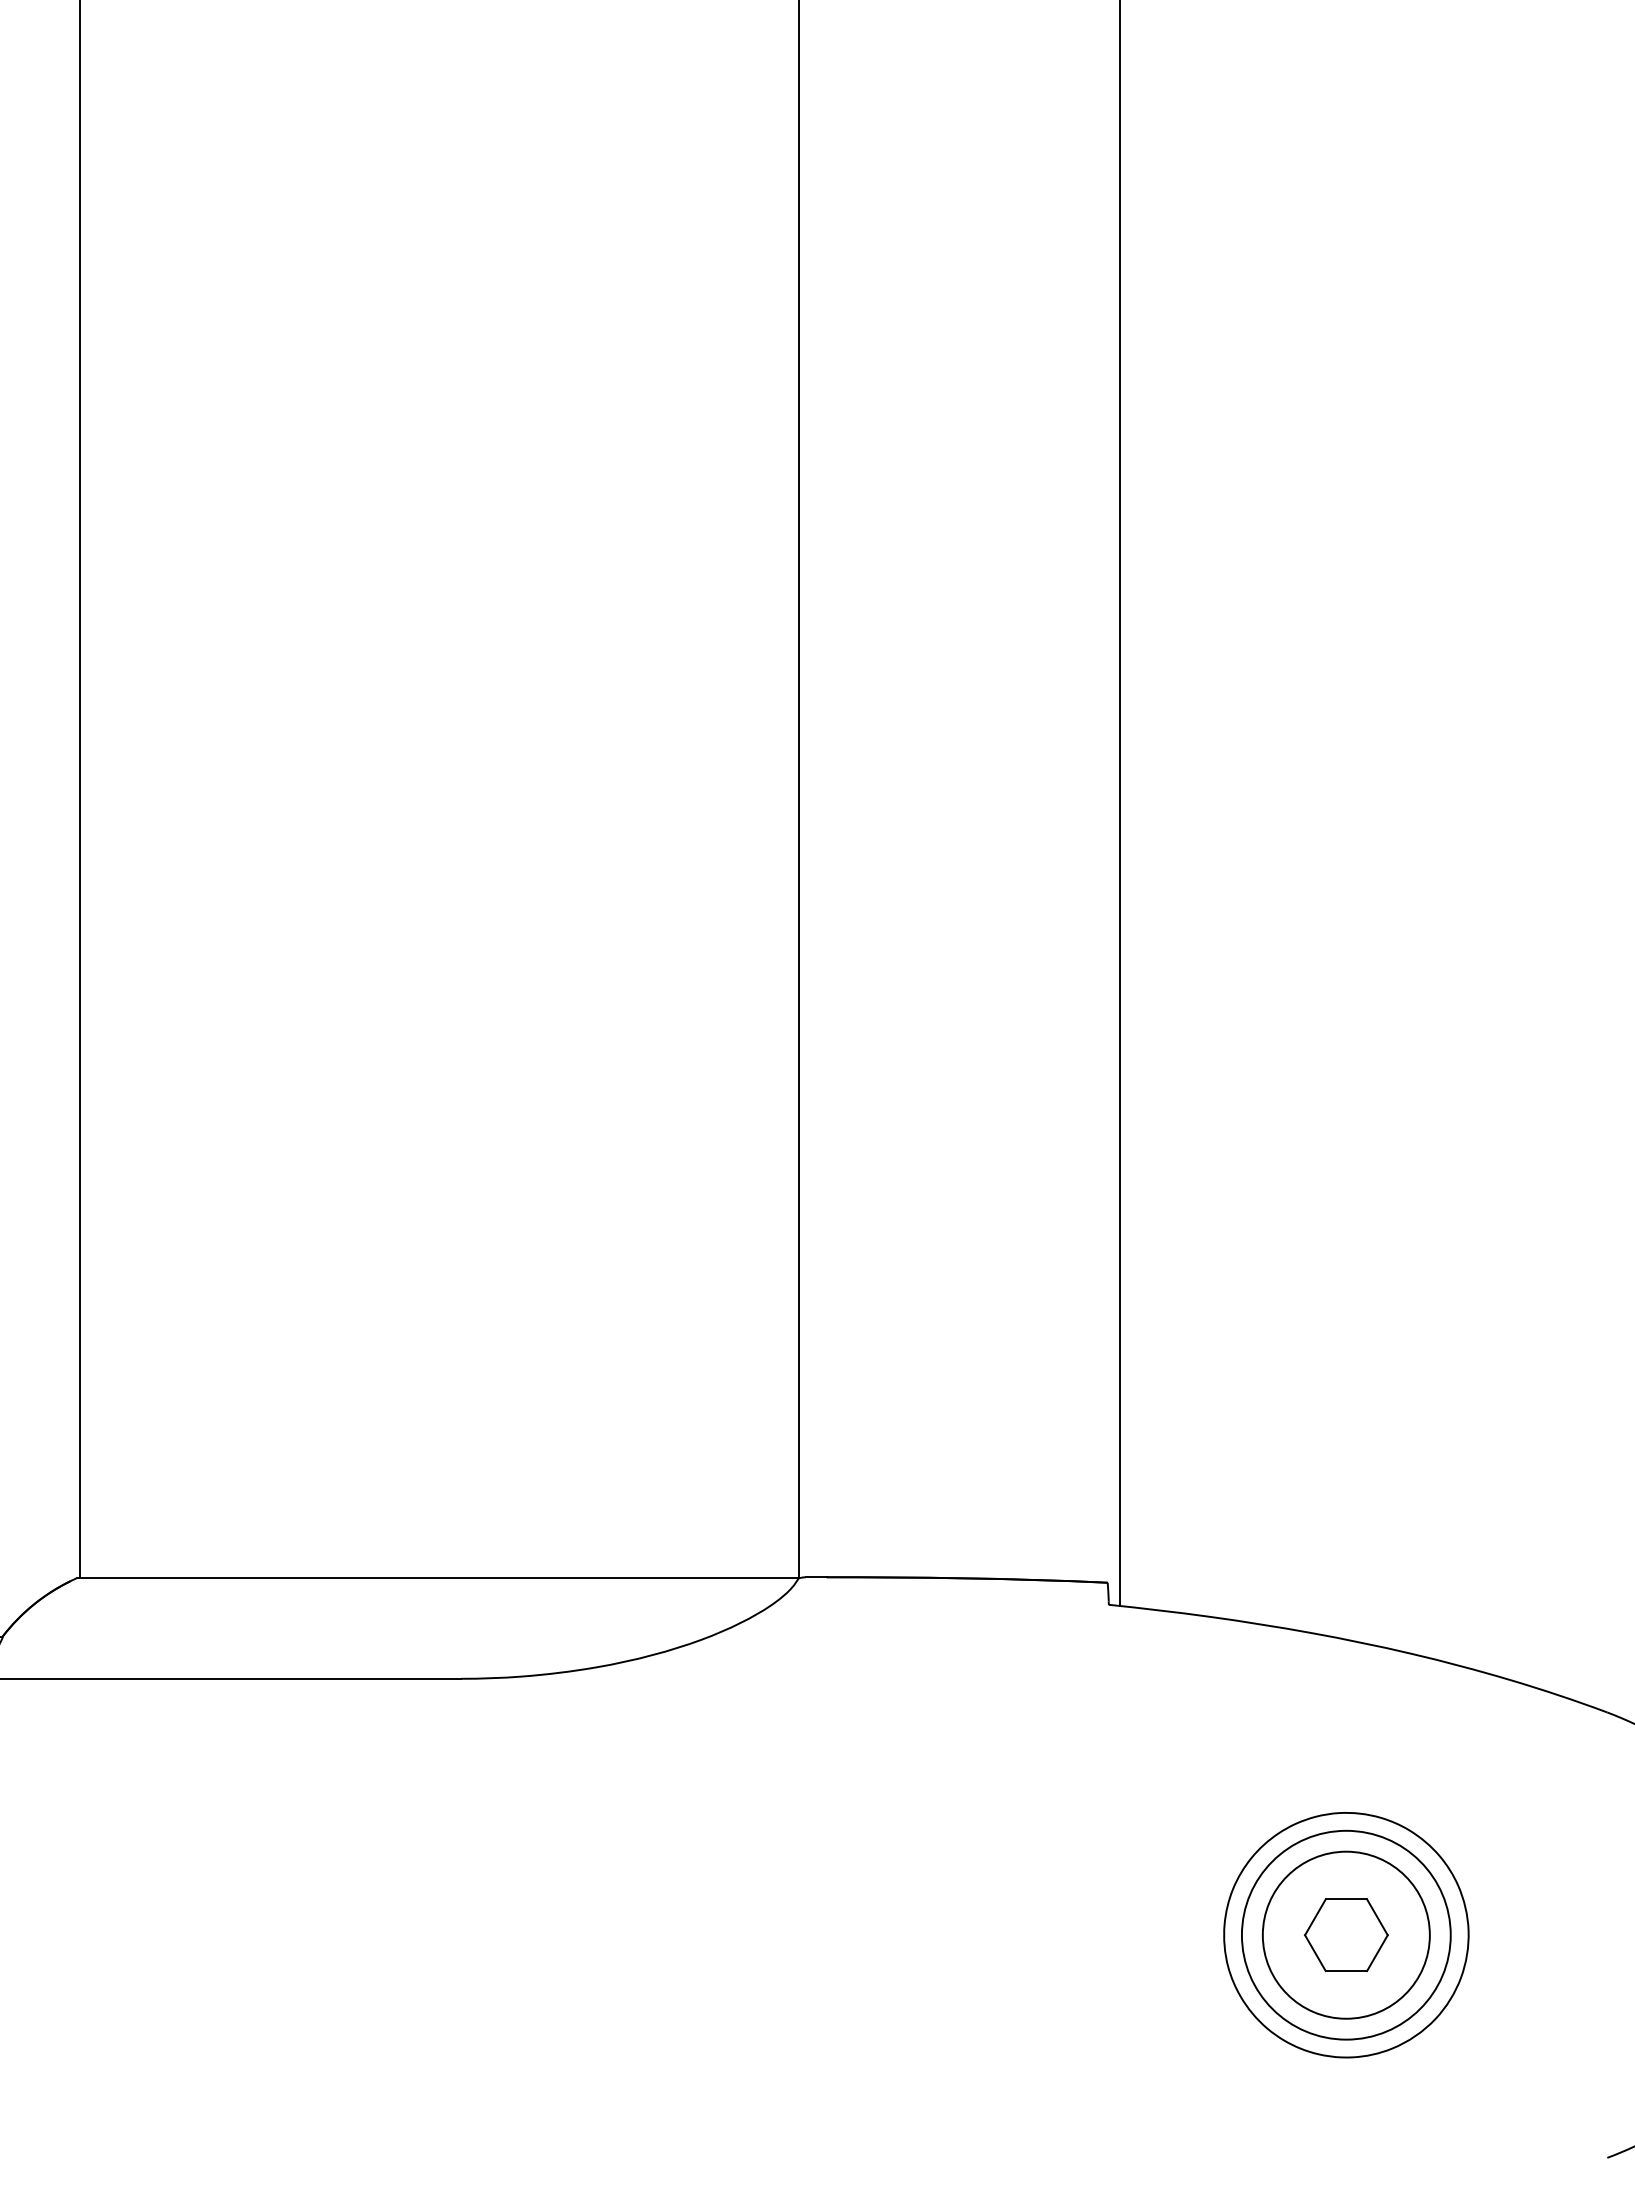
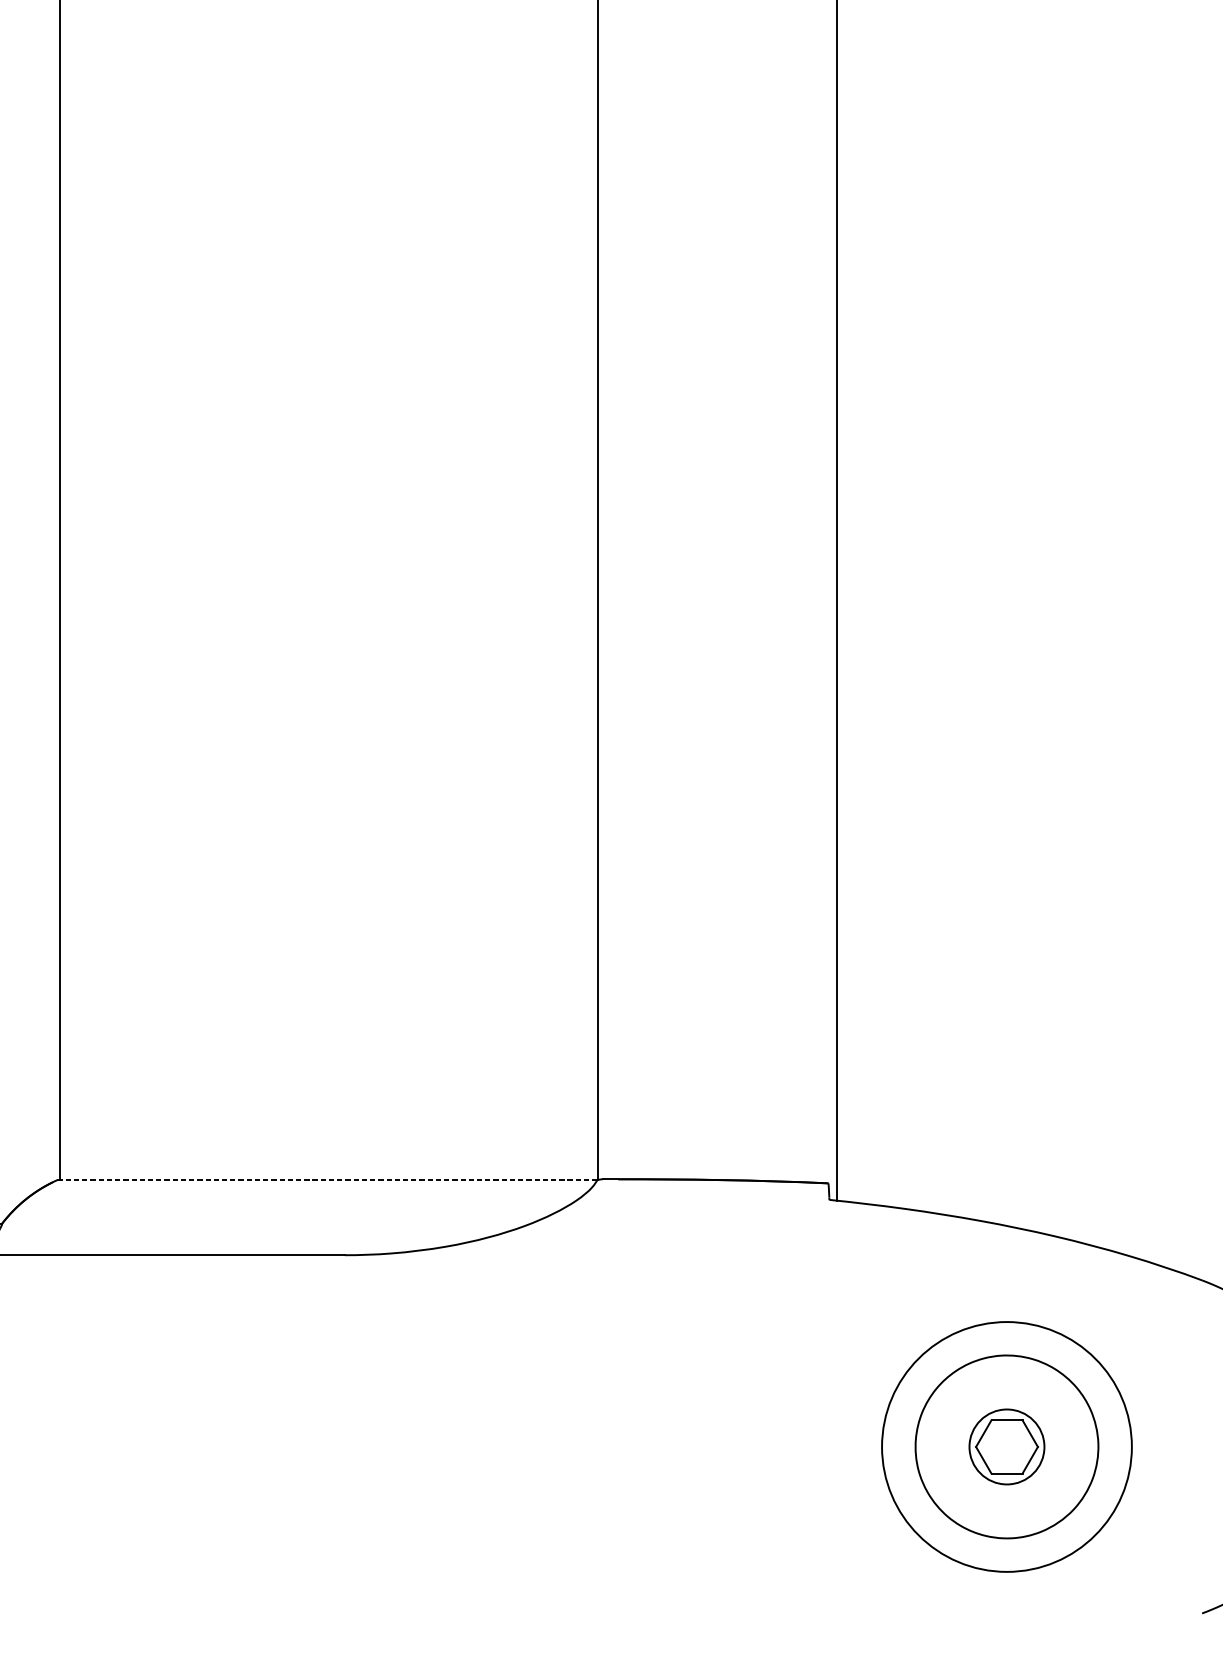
line: (437, 1578) -> (327, 1180), solid -> dashed
circle: (1345, 1934) -> (1006, 1446), size x0.6
circle: (1345, 1934) -> (1006, 1446), size x1.6

